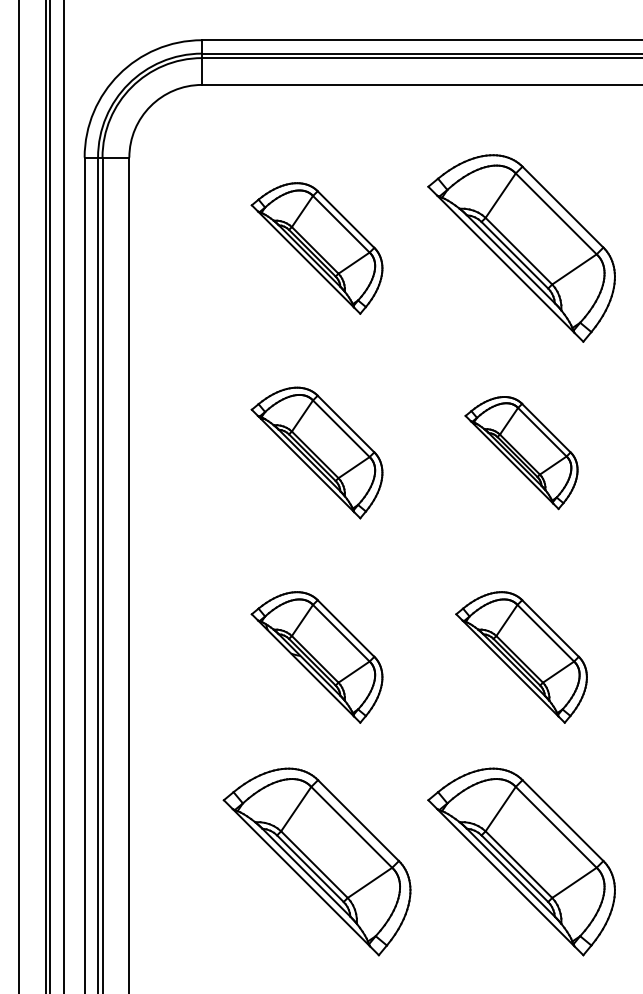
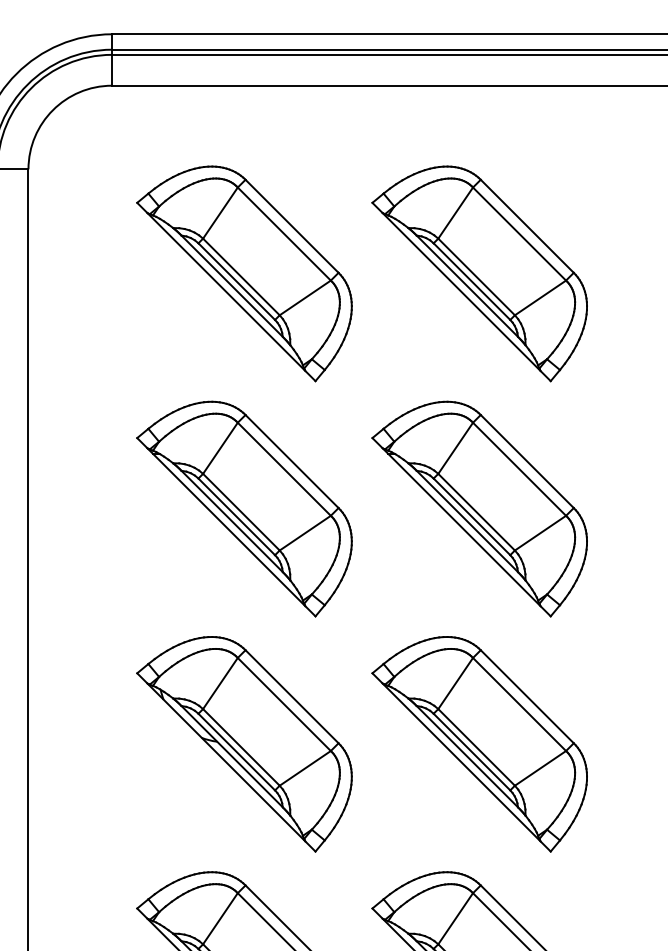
part: (316, 248) -> (243, 273), size x1.43
part: (316, 452) -> (243, 508), size x1.43
part: (521, 452) -> (479, 508), size x1.67
part: (316, 657) -> (243, 744), size x1.43
part: (521, 657) -> (479, 744), size x1.43

